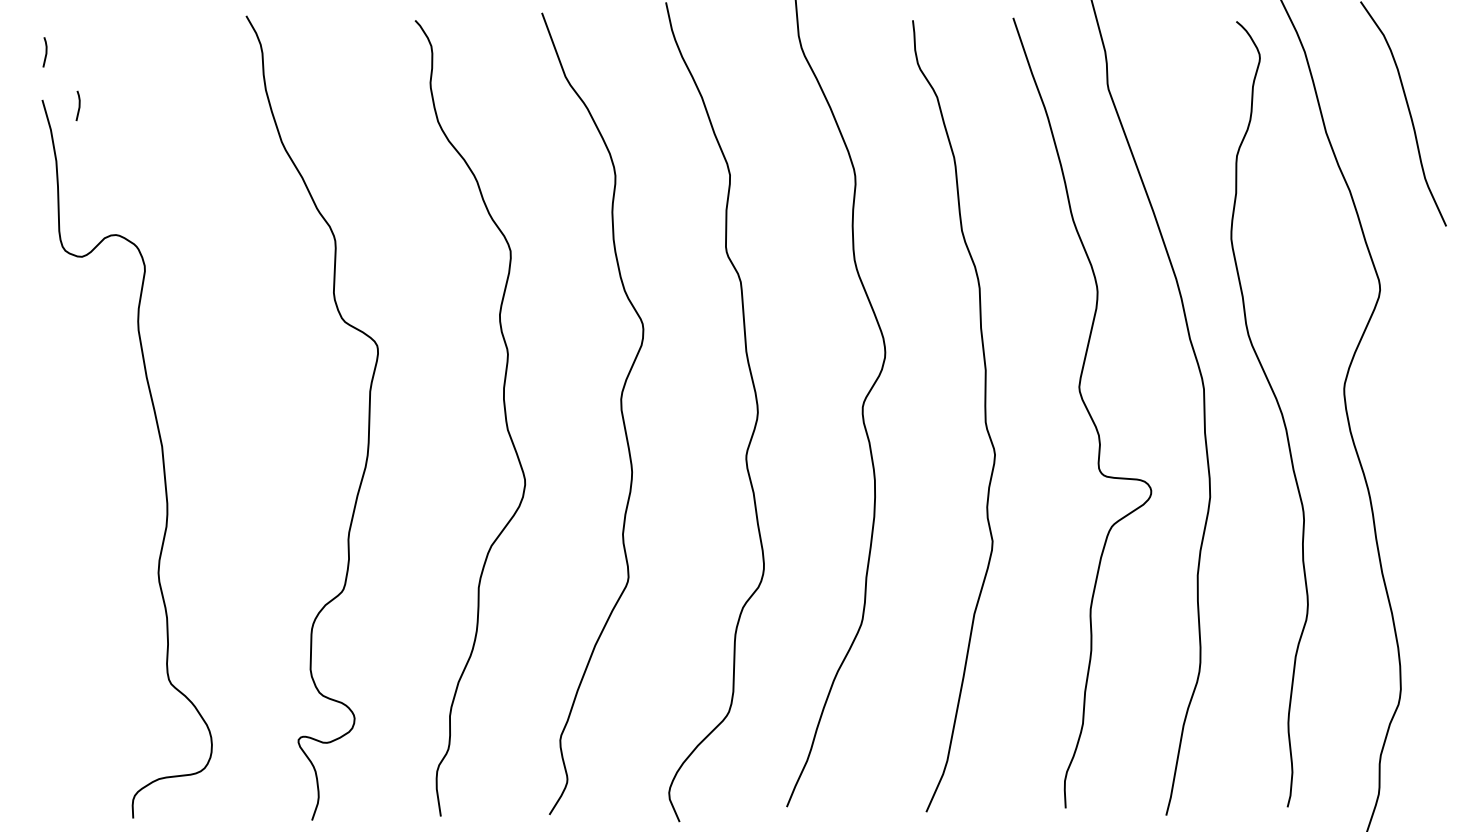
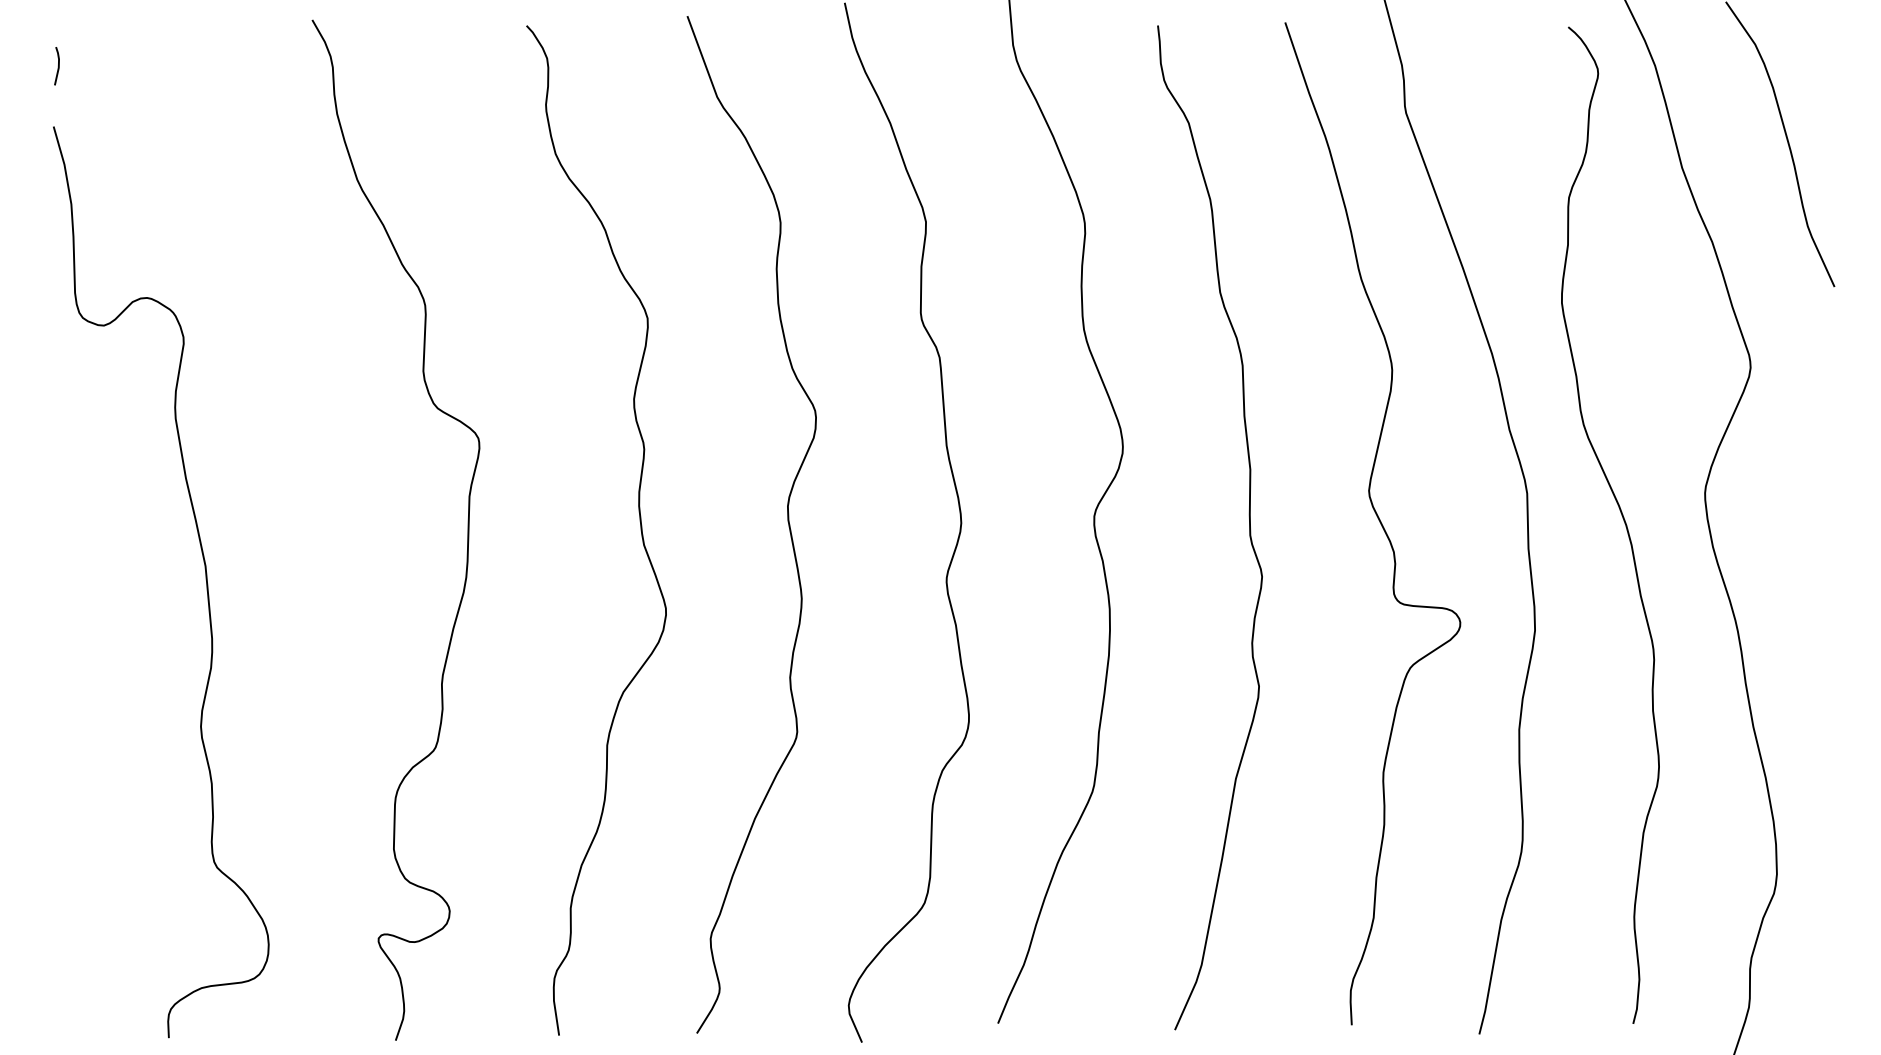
line: (78, 106) -> (99, 134), removed

